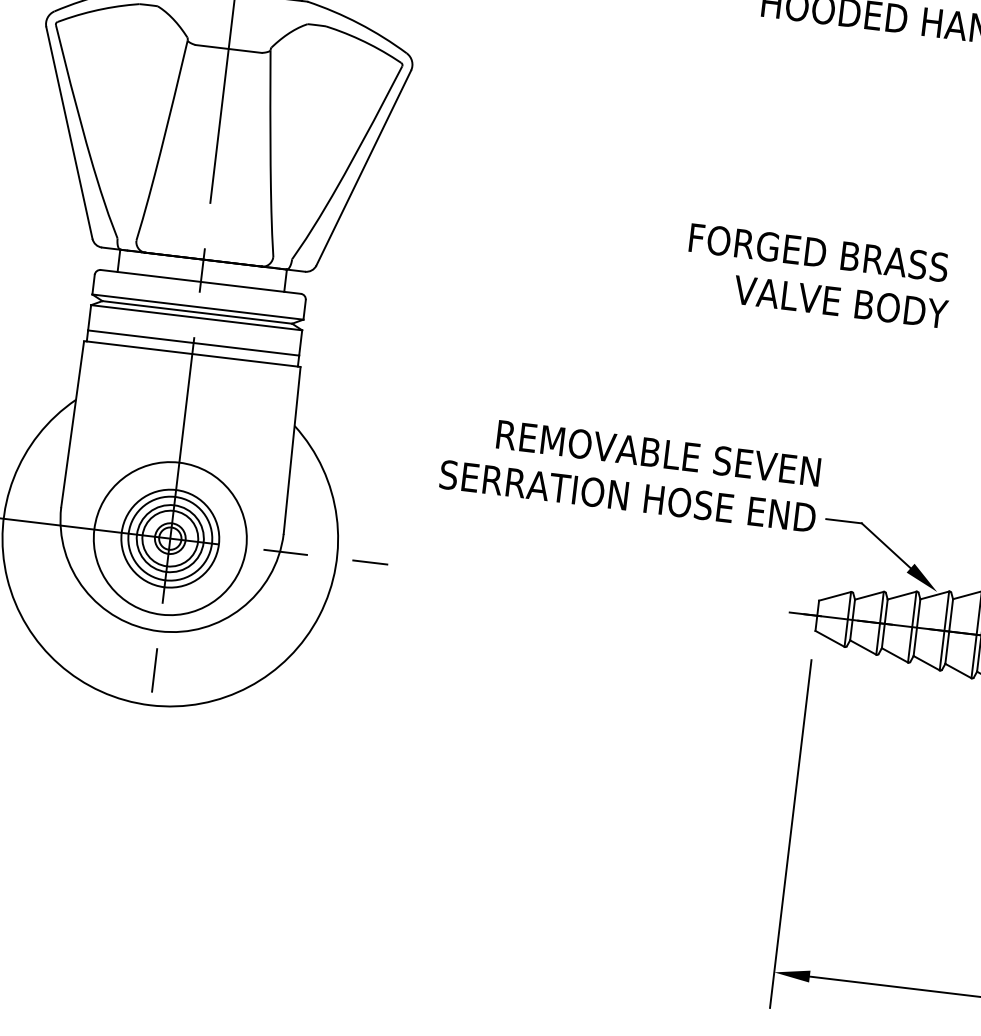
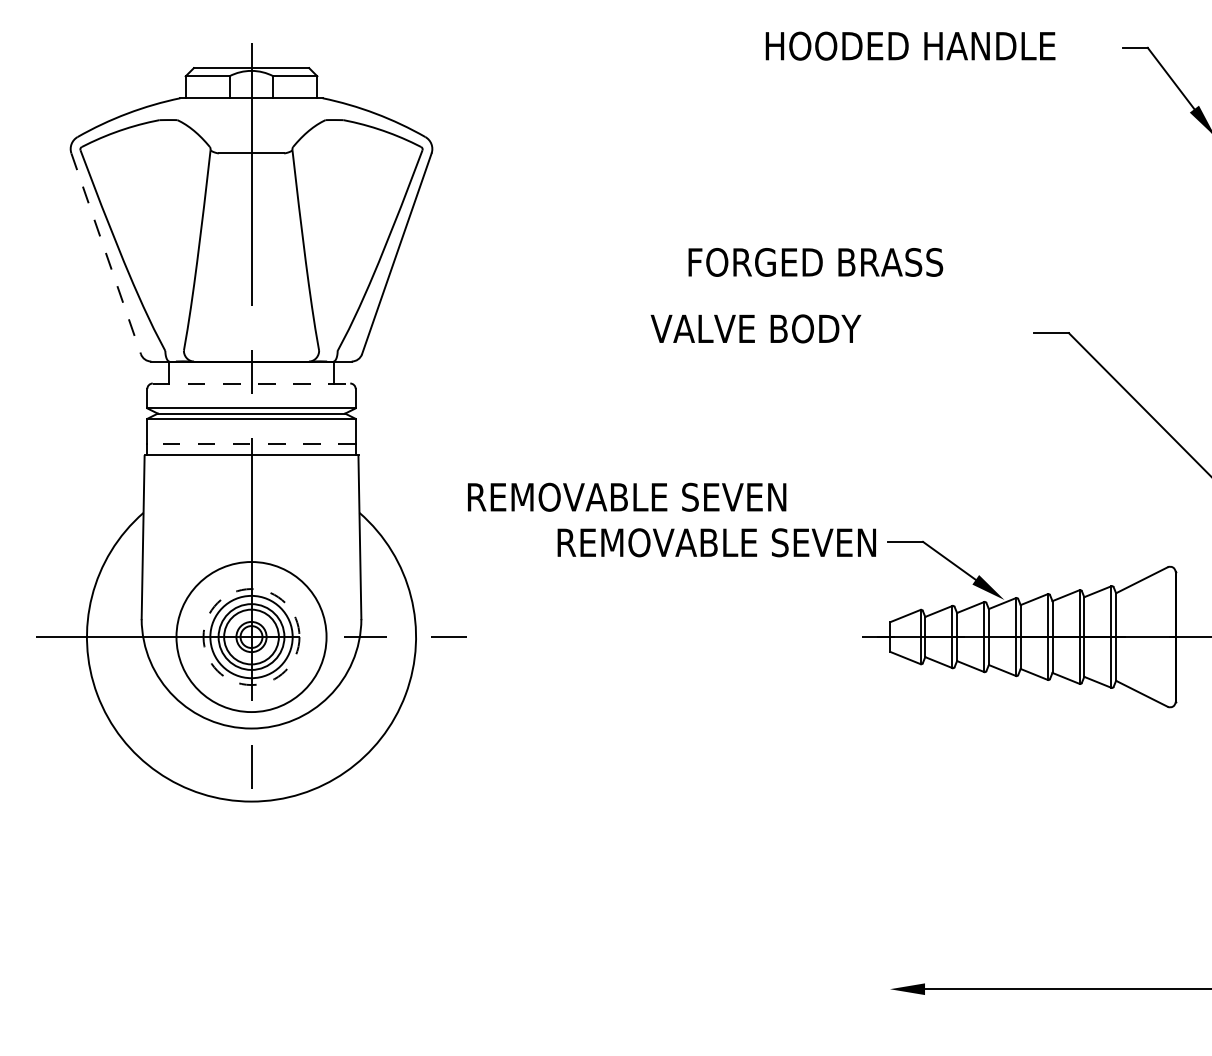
line: (69, 133) -> (106, 254), solid -> dashed
text: (818, 252) -> (815, 262), moved
line: (200, 281) -> (251, 383), solid -> dashed
text: (840, 301) -> (755, 328), moved
line: (193, 342) -> (251, 443), solid -> dashed
text: (659, 452) -> (627, 496), moved
text: (628, 496) -> (692, 542), SERRATION HOSE END -> REMOVABLE SEVEN
circle: (170, 539) -> (251, 637), solid -> dashed
line: (790, 833) -> (889, 852), removed

